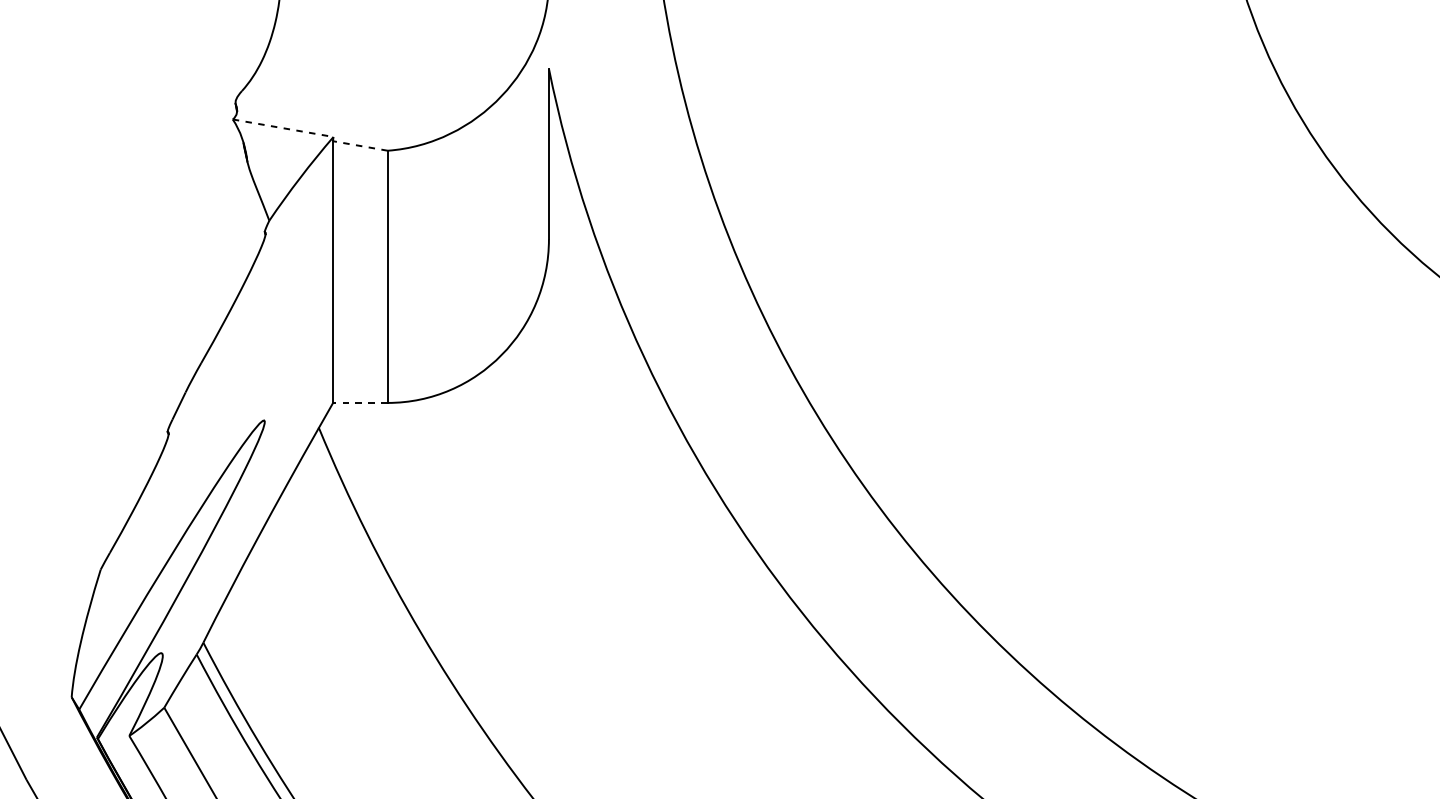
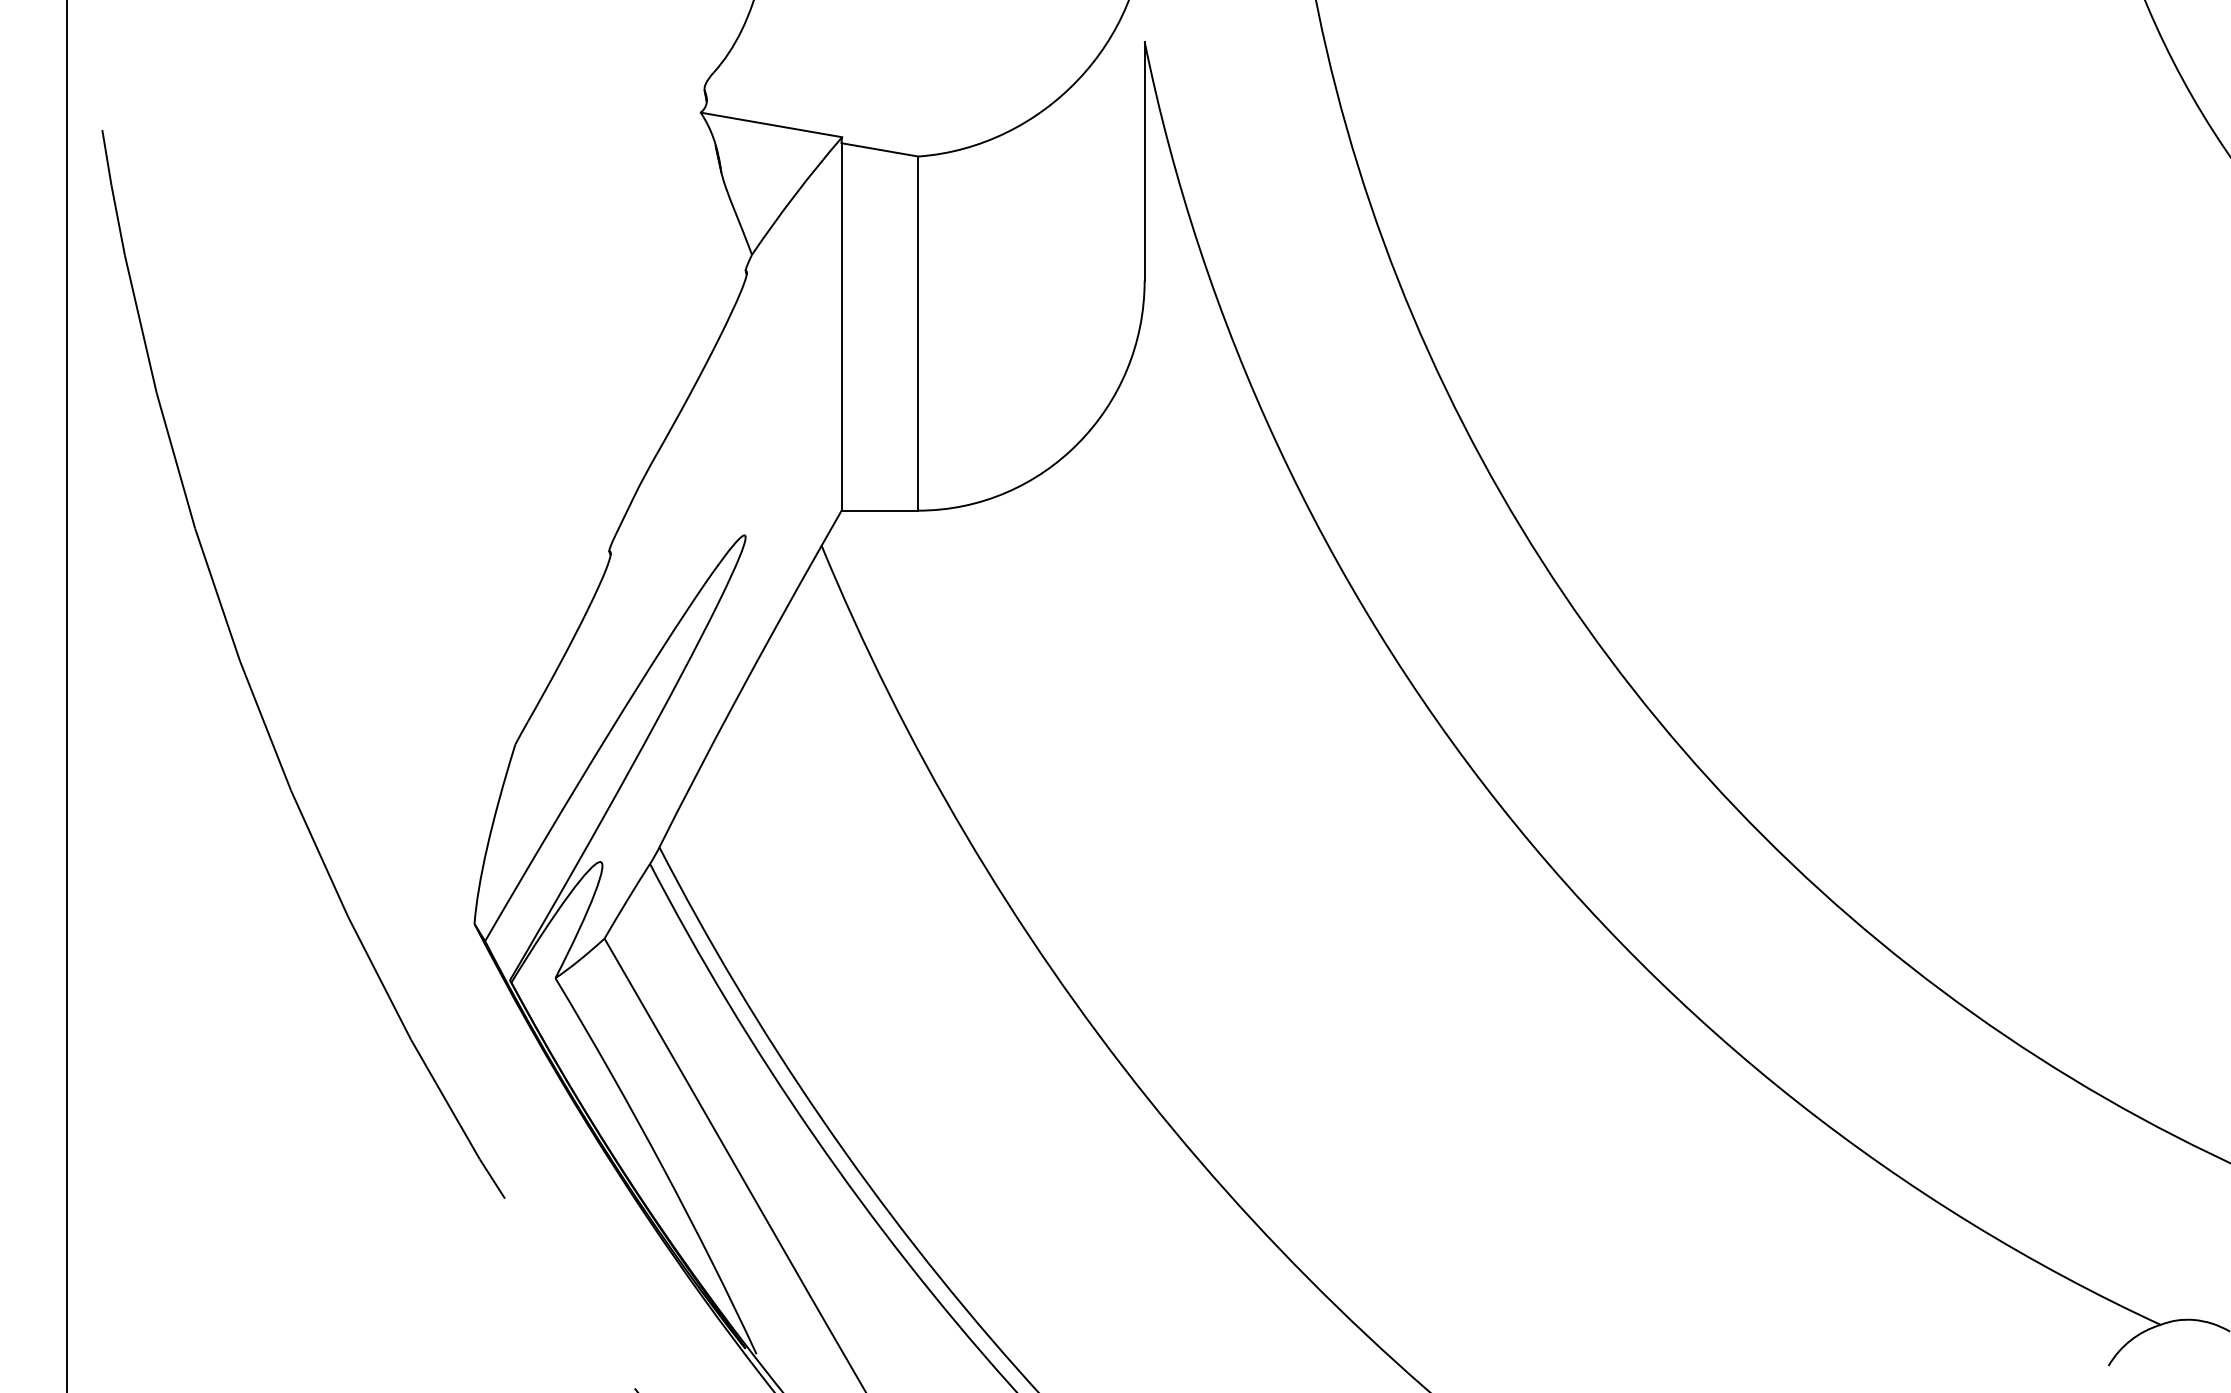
line: (283, 127) -> (771, 124), dashed -> solid
line: (360, 145) -> (879, 149), dashed -> solid
line: (360, 402) -> (879, 510), dashed -> solid

